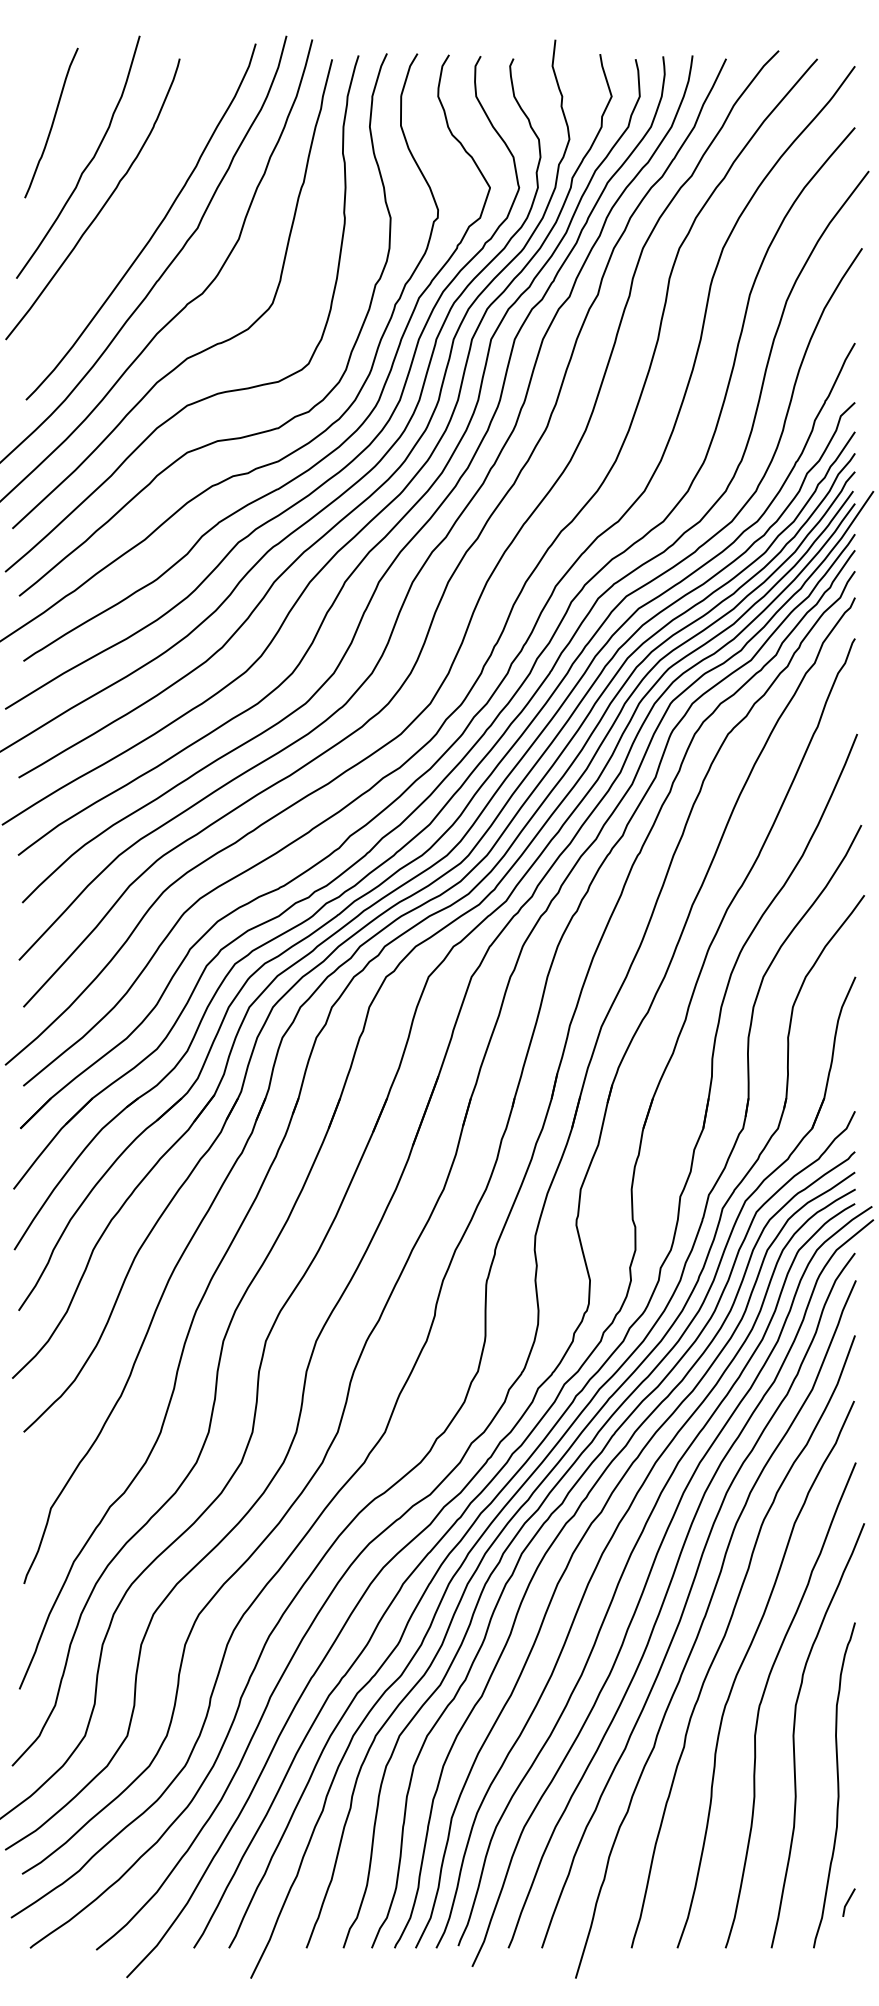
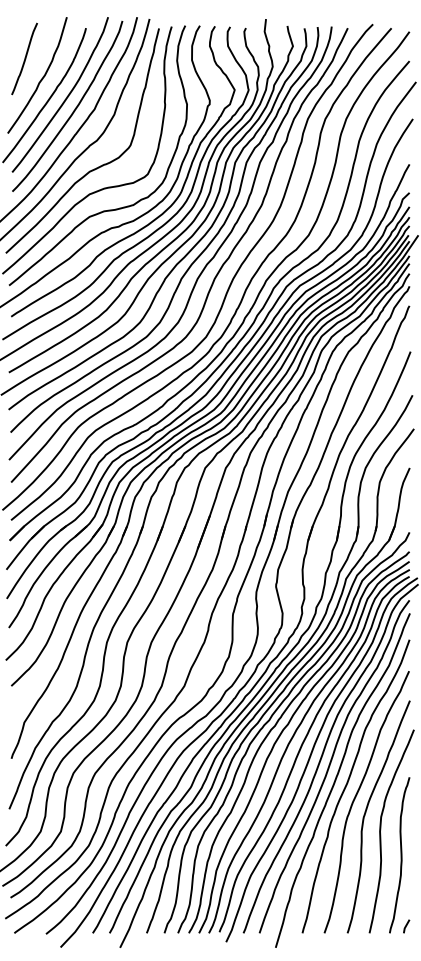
curve: (134, 207) -> (64, 99), added
line: (848, 1902) -> (406, 926), moved

